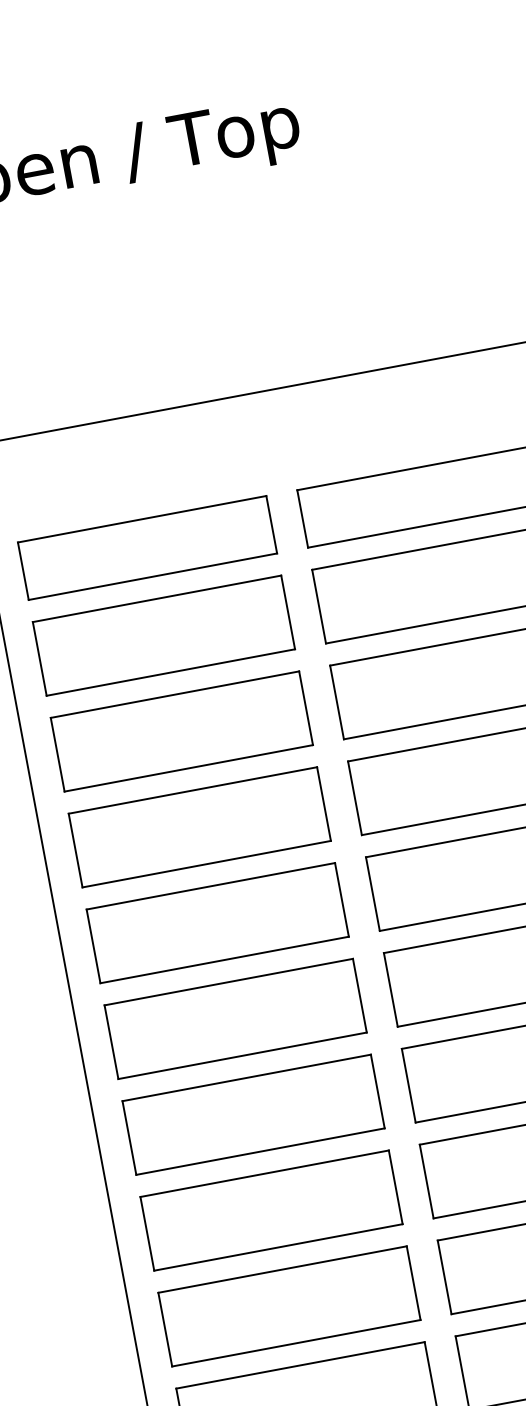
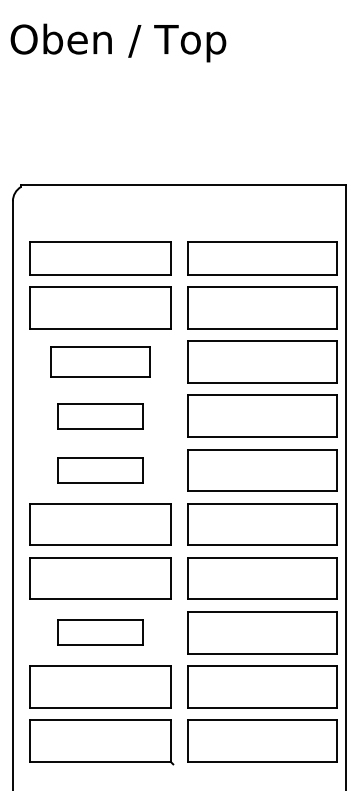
part: (181, 730) -> (100, 361), size x0.7
part: (199, 826) -> (100, 415), size x0.6
part: (217, 923) -> (100, 470), size x0.6
part: (271, 1210) -> (100, 632), size x0.6

